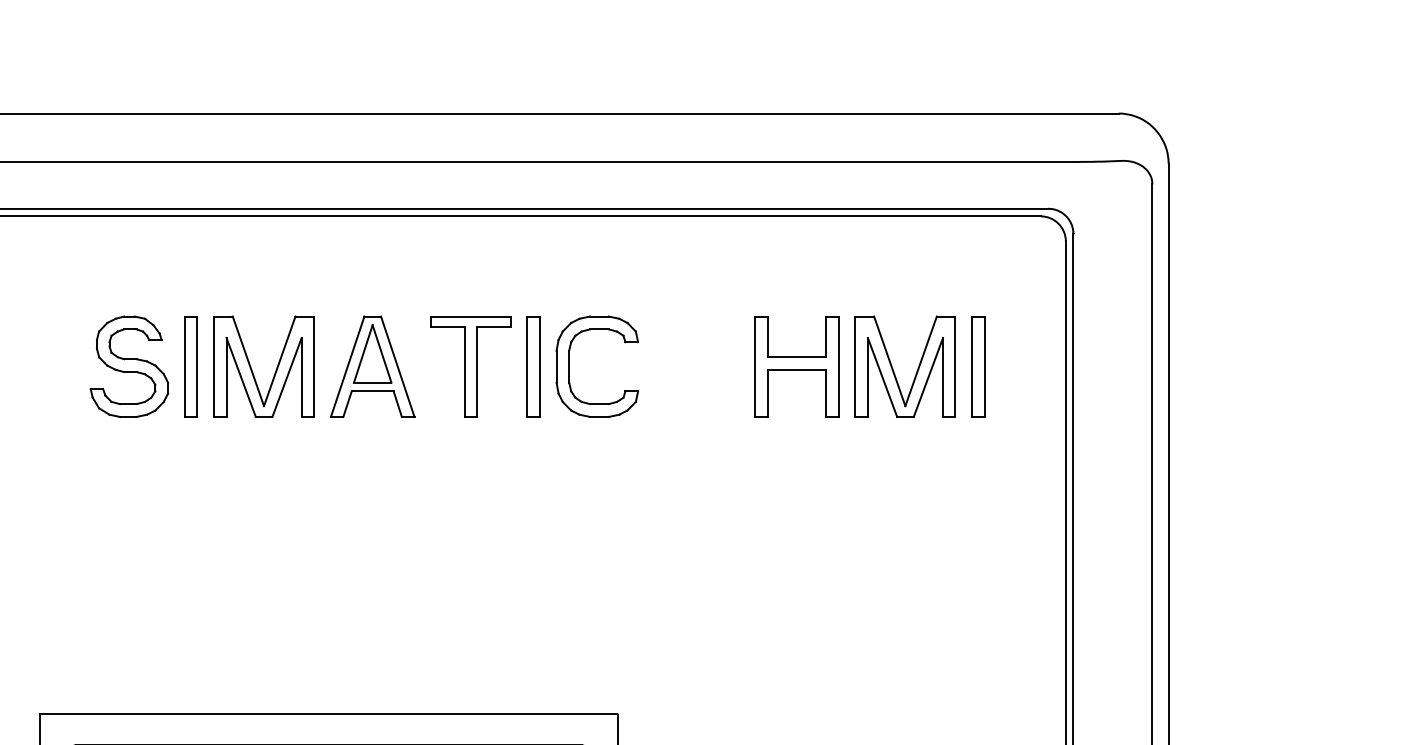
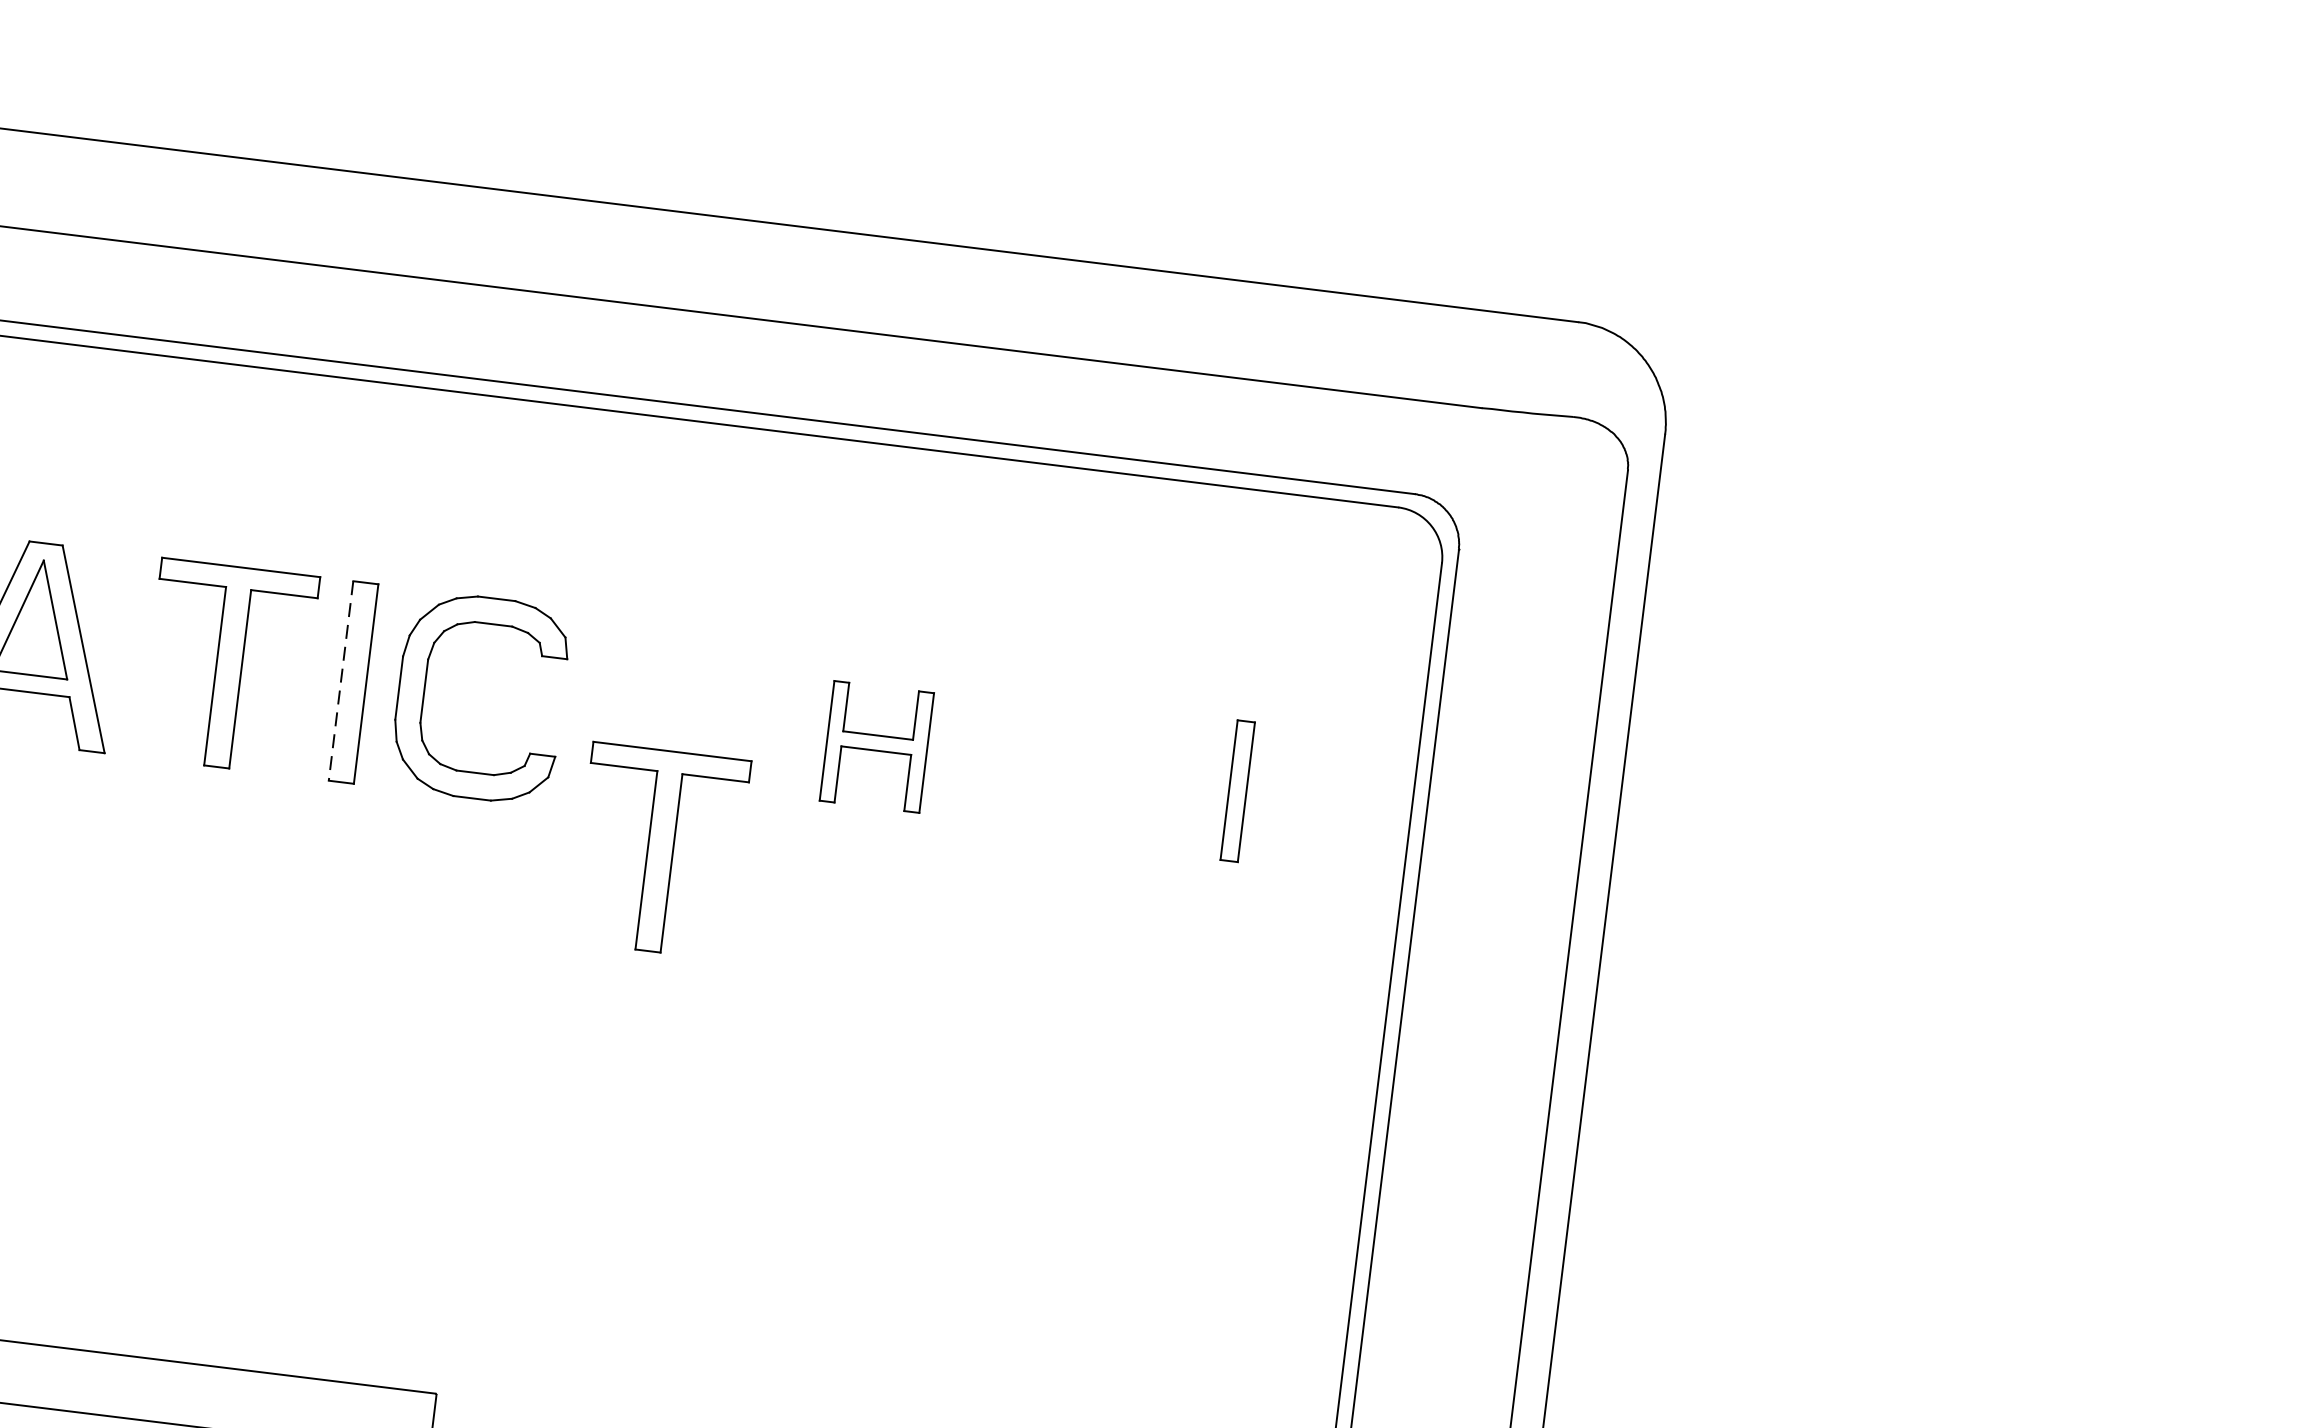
part: (796, 366) -> (876, 746), size x0.6
part: (978, 366) -> (1237, 790), size x0.7
line: (527, 367) -> (341, 682), solid -> dashed
part: (893, 368) -> (1068, 773), removed
part: (695, 431) -> (659, 850), added

